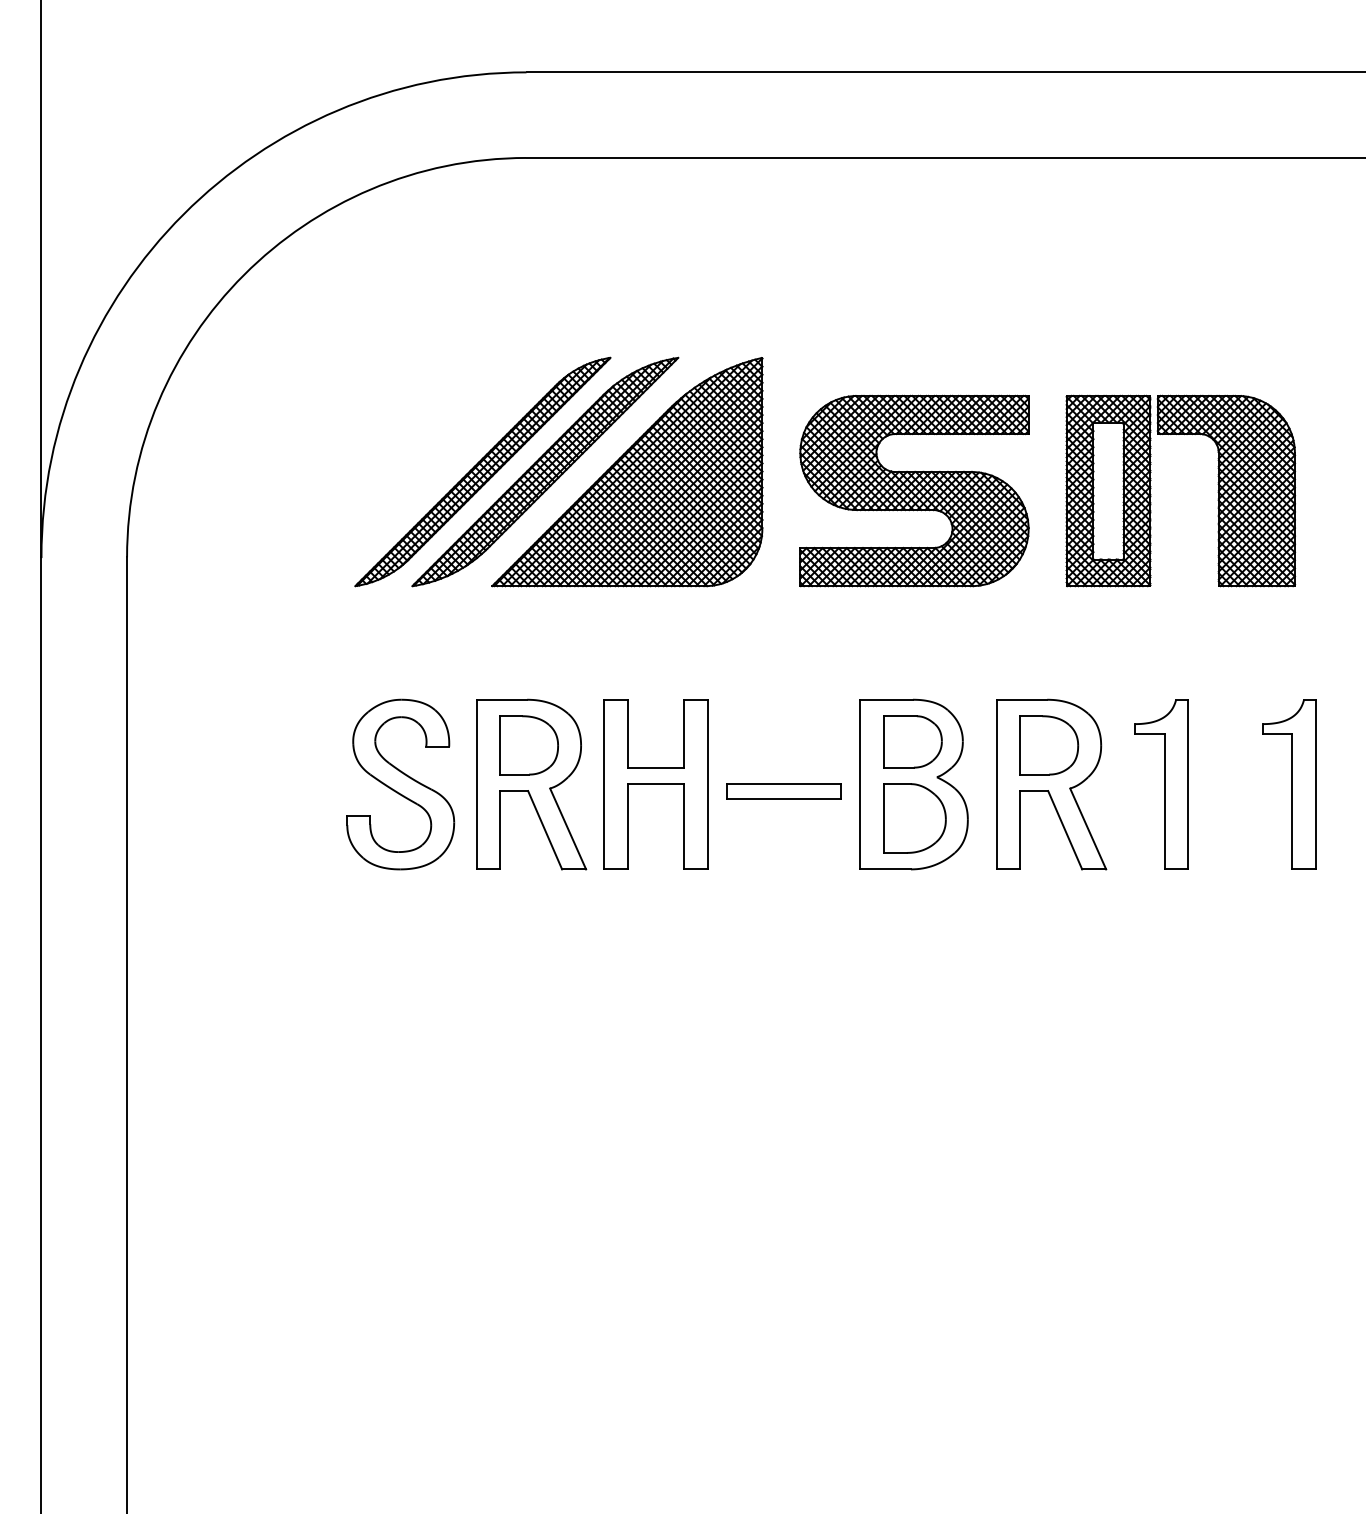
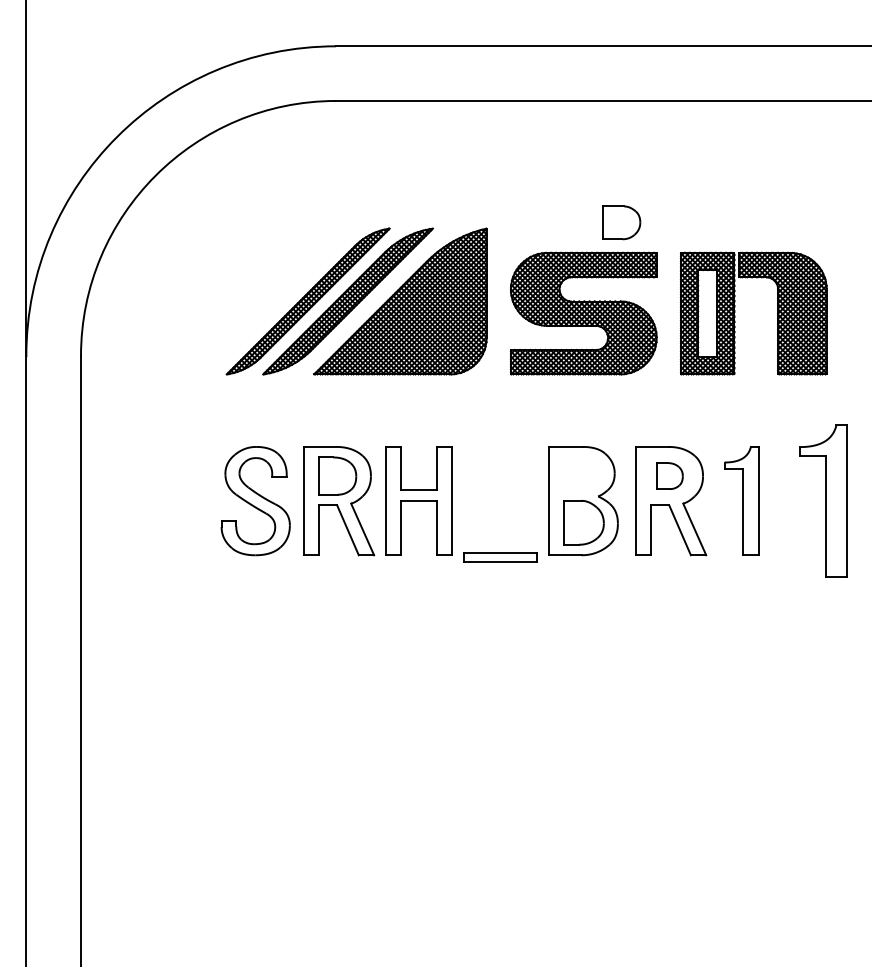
part: (912, 741) -> (621, 222), moved
part: (1048, 744) -> (669, 475), size x0.7
part: (1288, 783) -> (822, 500), size x1.4
part: (784, 791) -> (500, 557), moved

